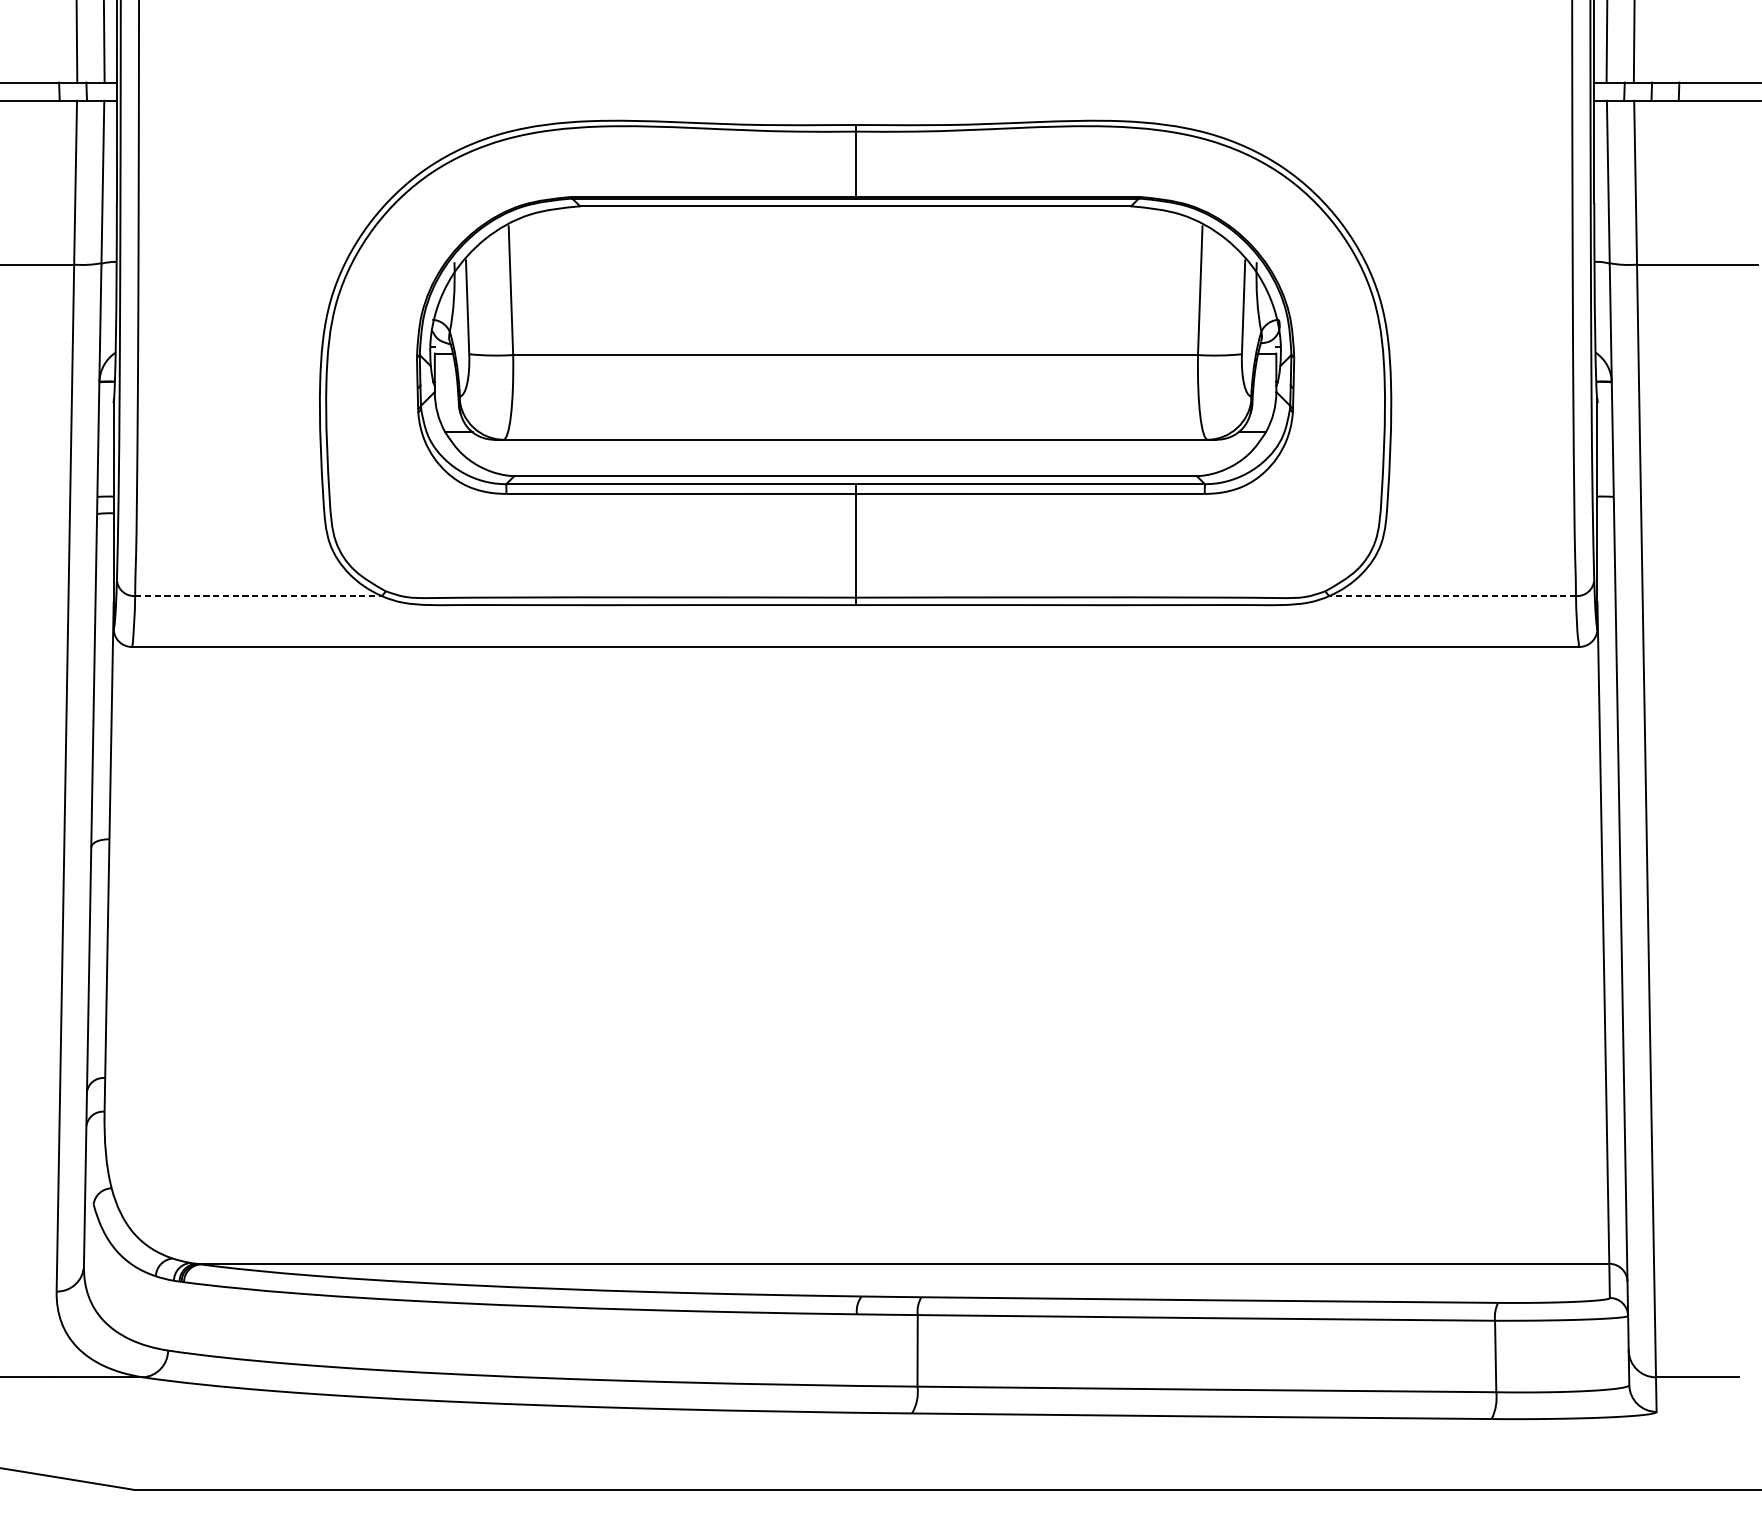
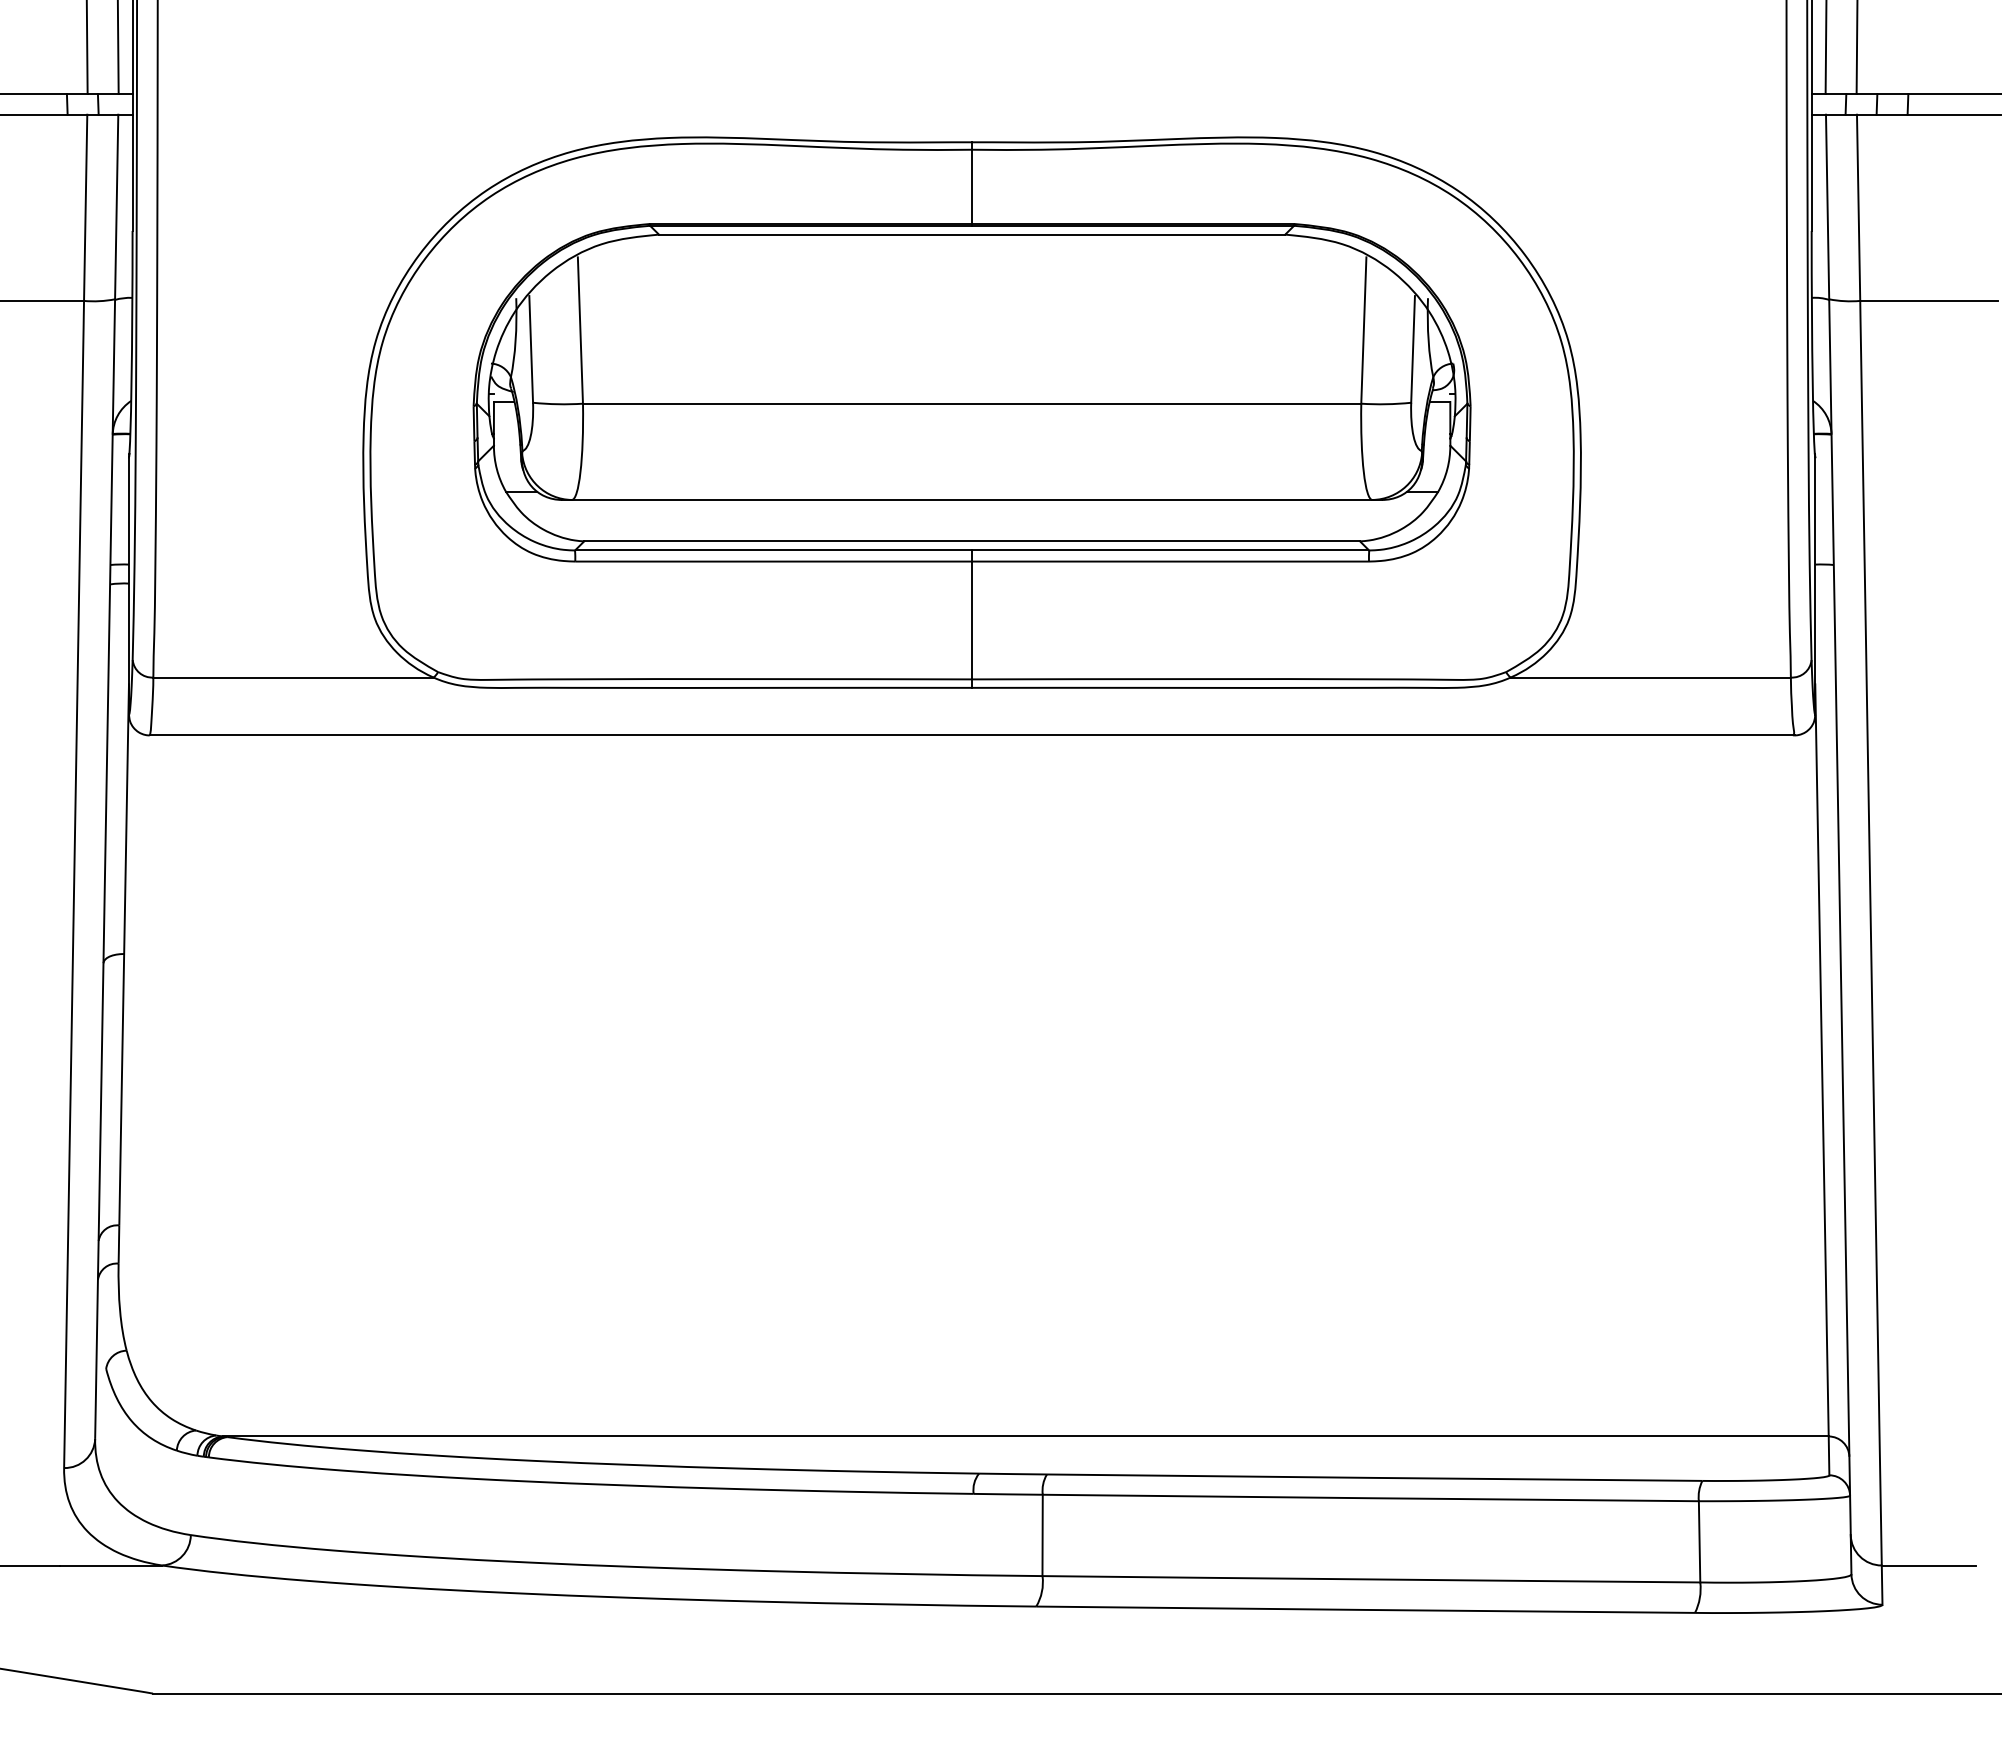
line: (258, 595) -> (293, 677), dashed -> solid
line: (1452, 595) -> (1650, 677), dashed -> solid

